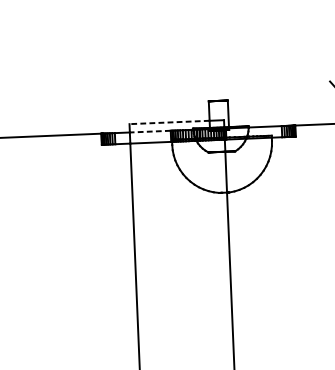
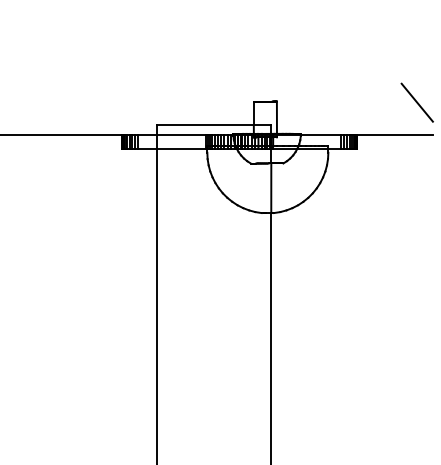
line: (169, 122) -> (205, 125), dashed -> solid
line: (150, 131) -> (181, 135), dashed -> solid

